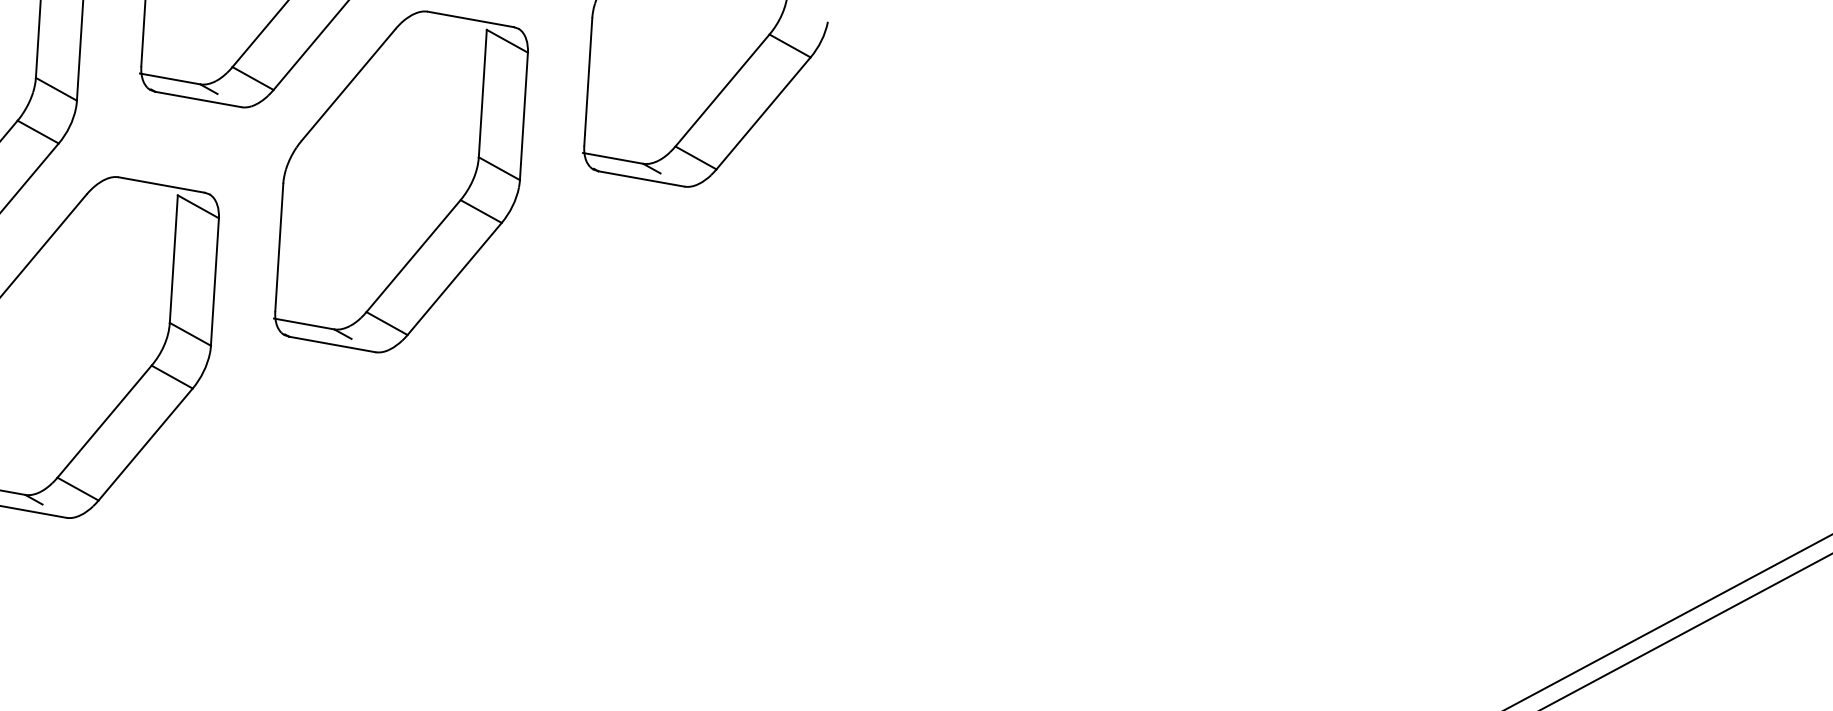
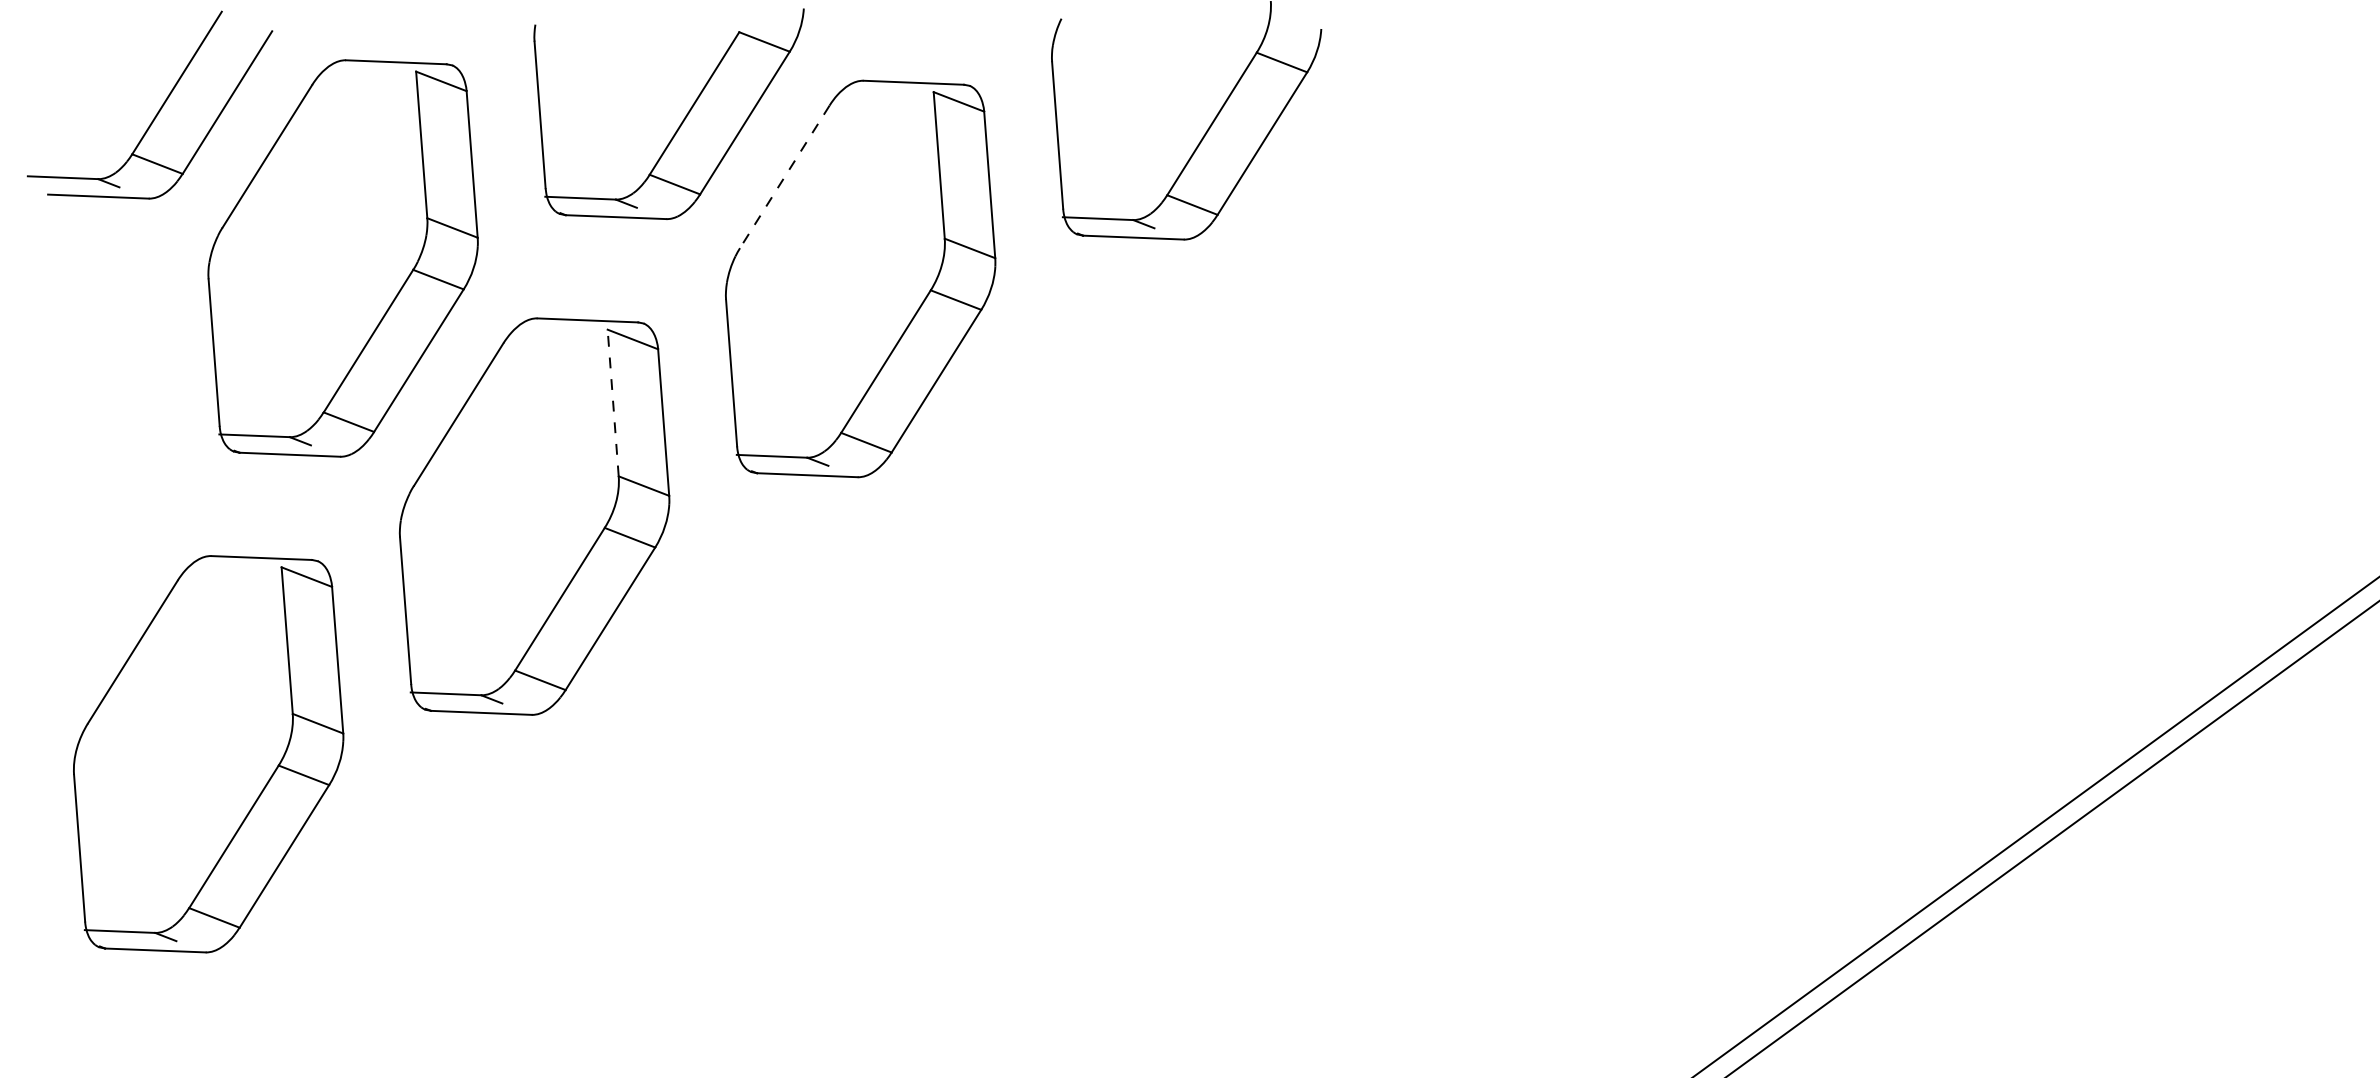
line: (348, 85) -> (784, 177), solid -> dashed
line: (174, 259) -> (613, 403), solid -> dashed

